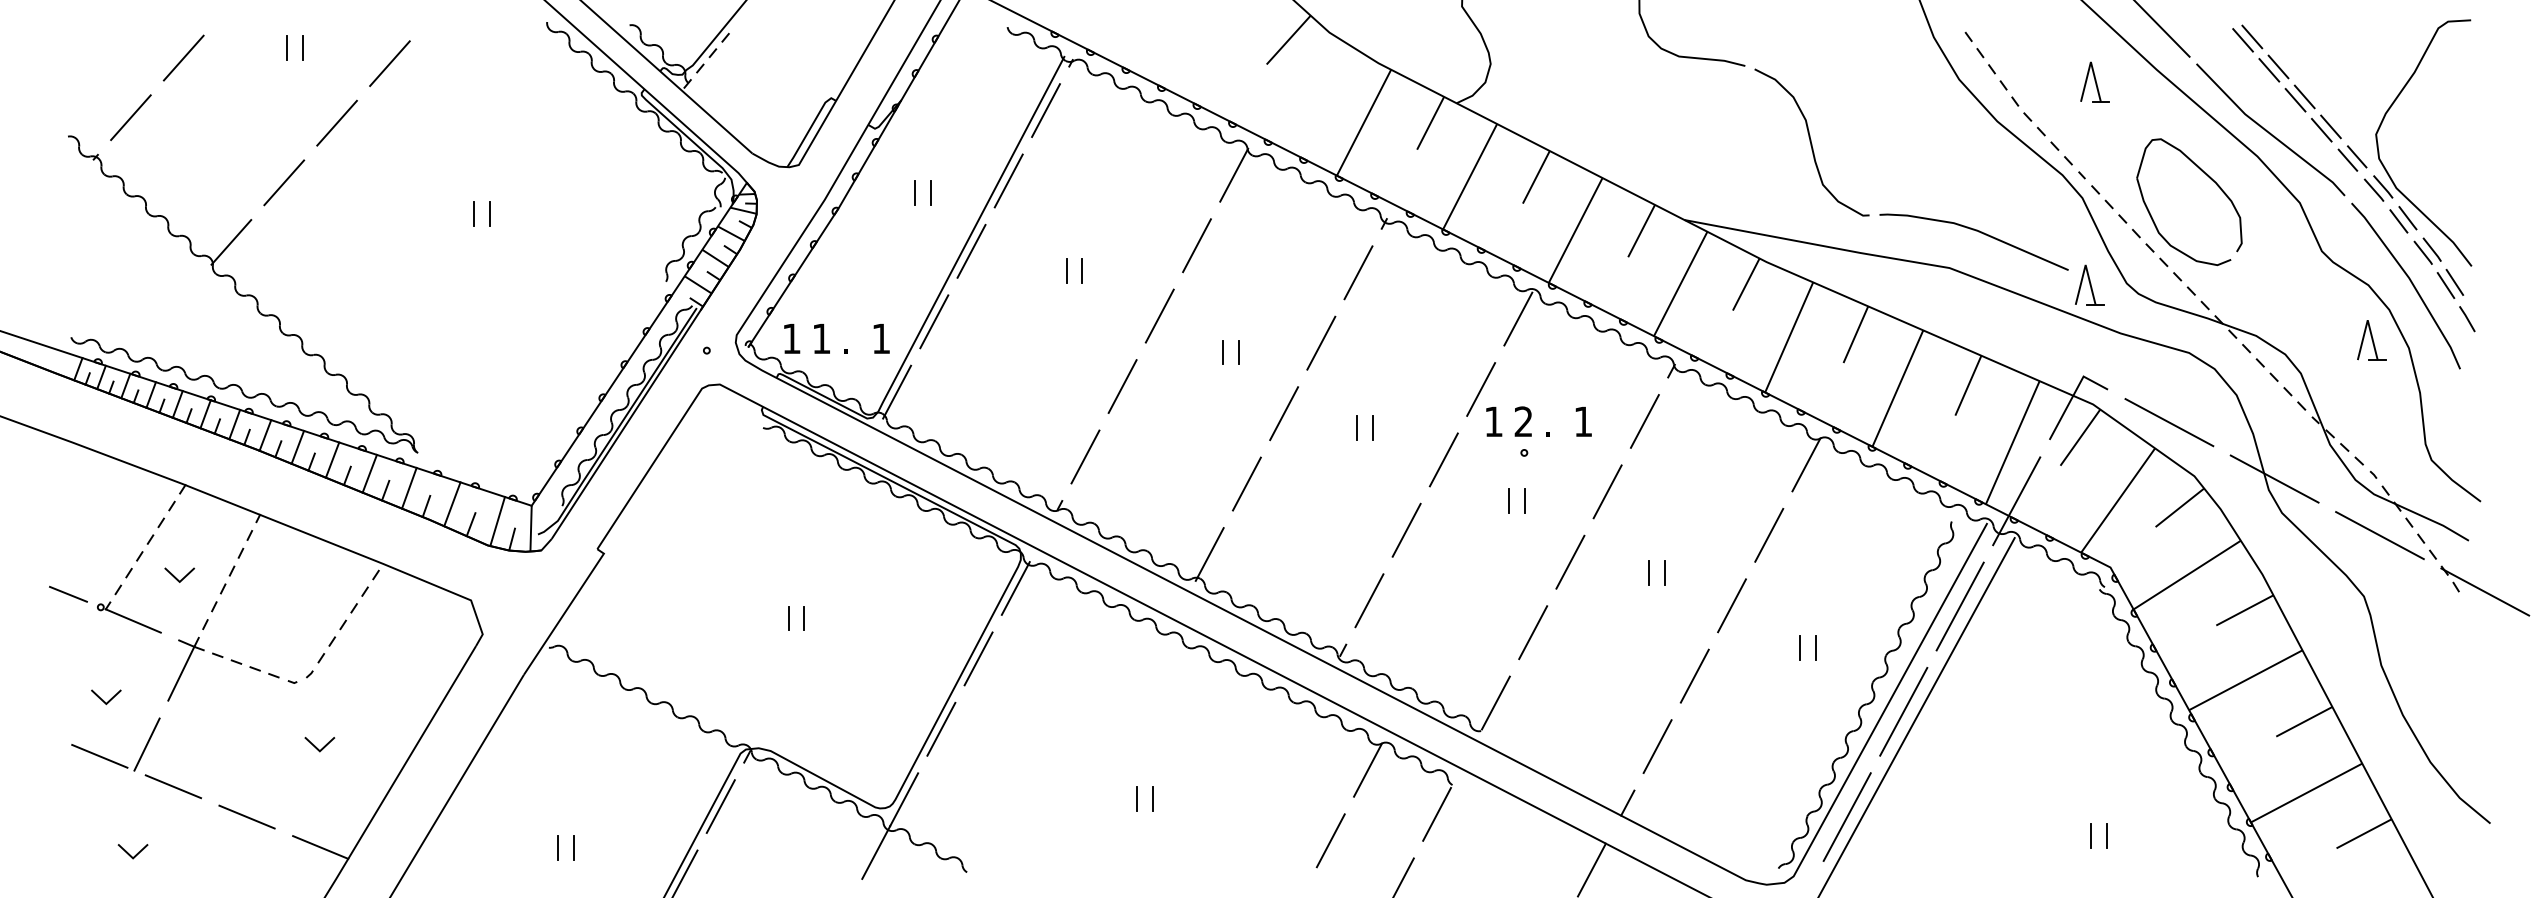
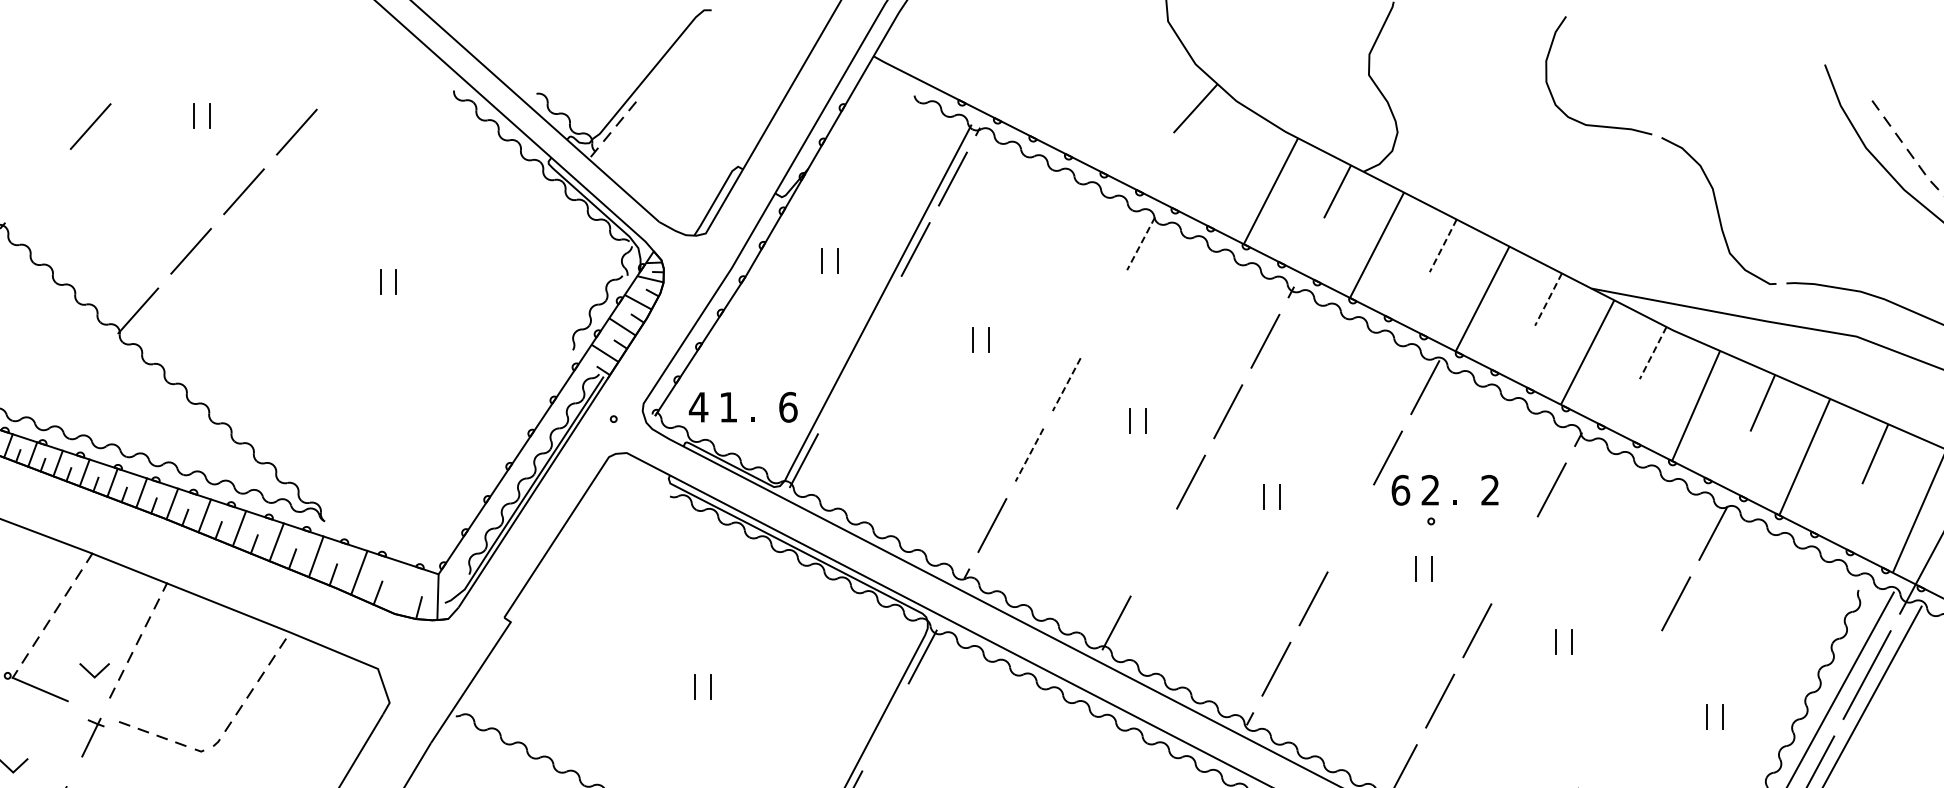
line: (130, 117) -> (37, 186), removed
line: (1234, 175) -> (1141, 244), solid -> dashed
line: (1536, 177) -> (1443, 246), solid -> dashed
line: (1641, 231) -> (1548, 300), solid -> dashed
line: (1196, 245) -> (1103, 314), removed
line: (971, 250) -> (878, 319), removed
line: (1746, 285) -> (1653, 354), solid -> dashed
line: (1159, 316) -> (1066, 385), solid -> dashed
line: (934, 321) -> (841, 390), removed
text: (791, 338) -> (698, 407), 1 -> 4
text: (881, 338) -> (788, 407), 1 -> 6
line: (1122, 386) -> (1029, 455), solid -> dashed
text: (1493, 421) -> (1400, 490), 1 -> 6
text: (1582, 421) -> (1489, 490), 1 -> 2
line: (1443, 459) -> (1350, 528), removed
line: (1246, 483) -> (1153, 552), removed
line: (1607, 491) -> (1514, 560), removed
line: (497, 521) -> (404, 590), removed
line: (176, 577) -> (91, 673), moved
line: (1731, 605) -> (1638, 674), removed
line: (978, 658) -> (885, 727), removed
part: (185, 668) -> (92, 737), size x0.6
line: (1694, 675) -> (1601, 744), removed

